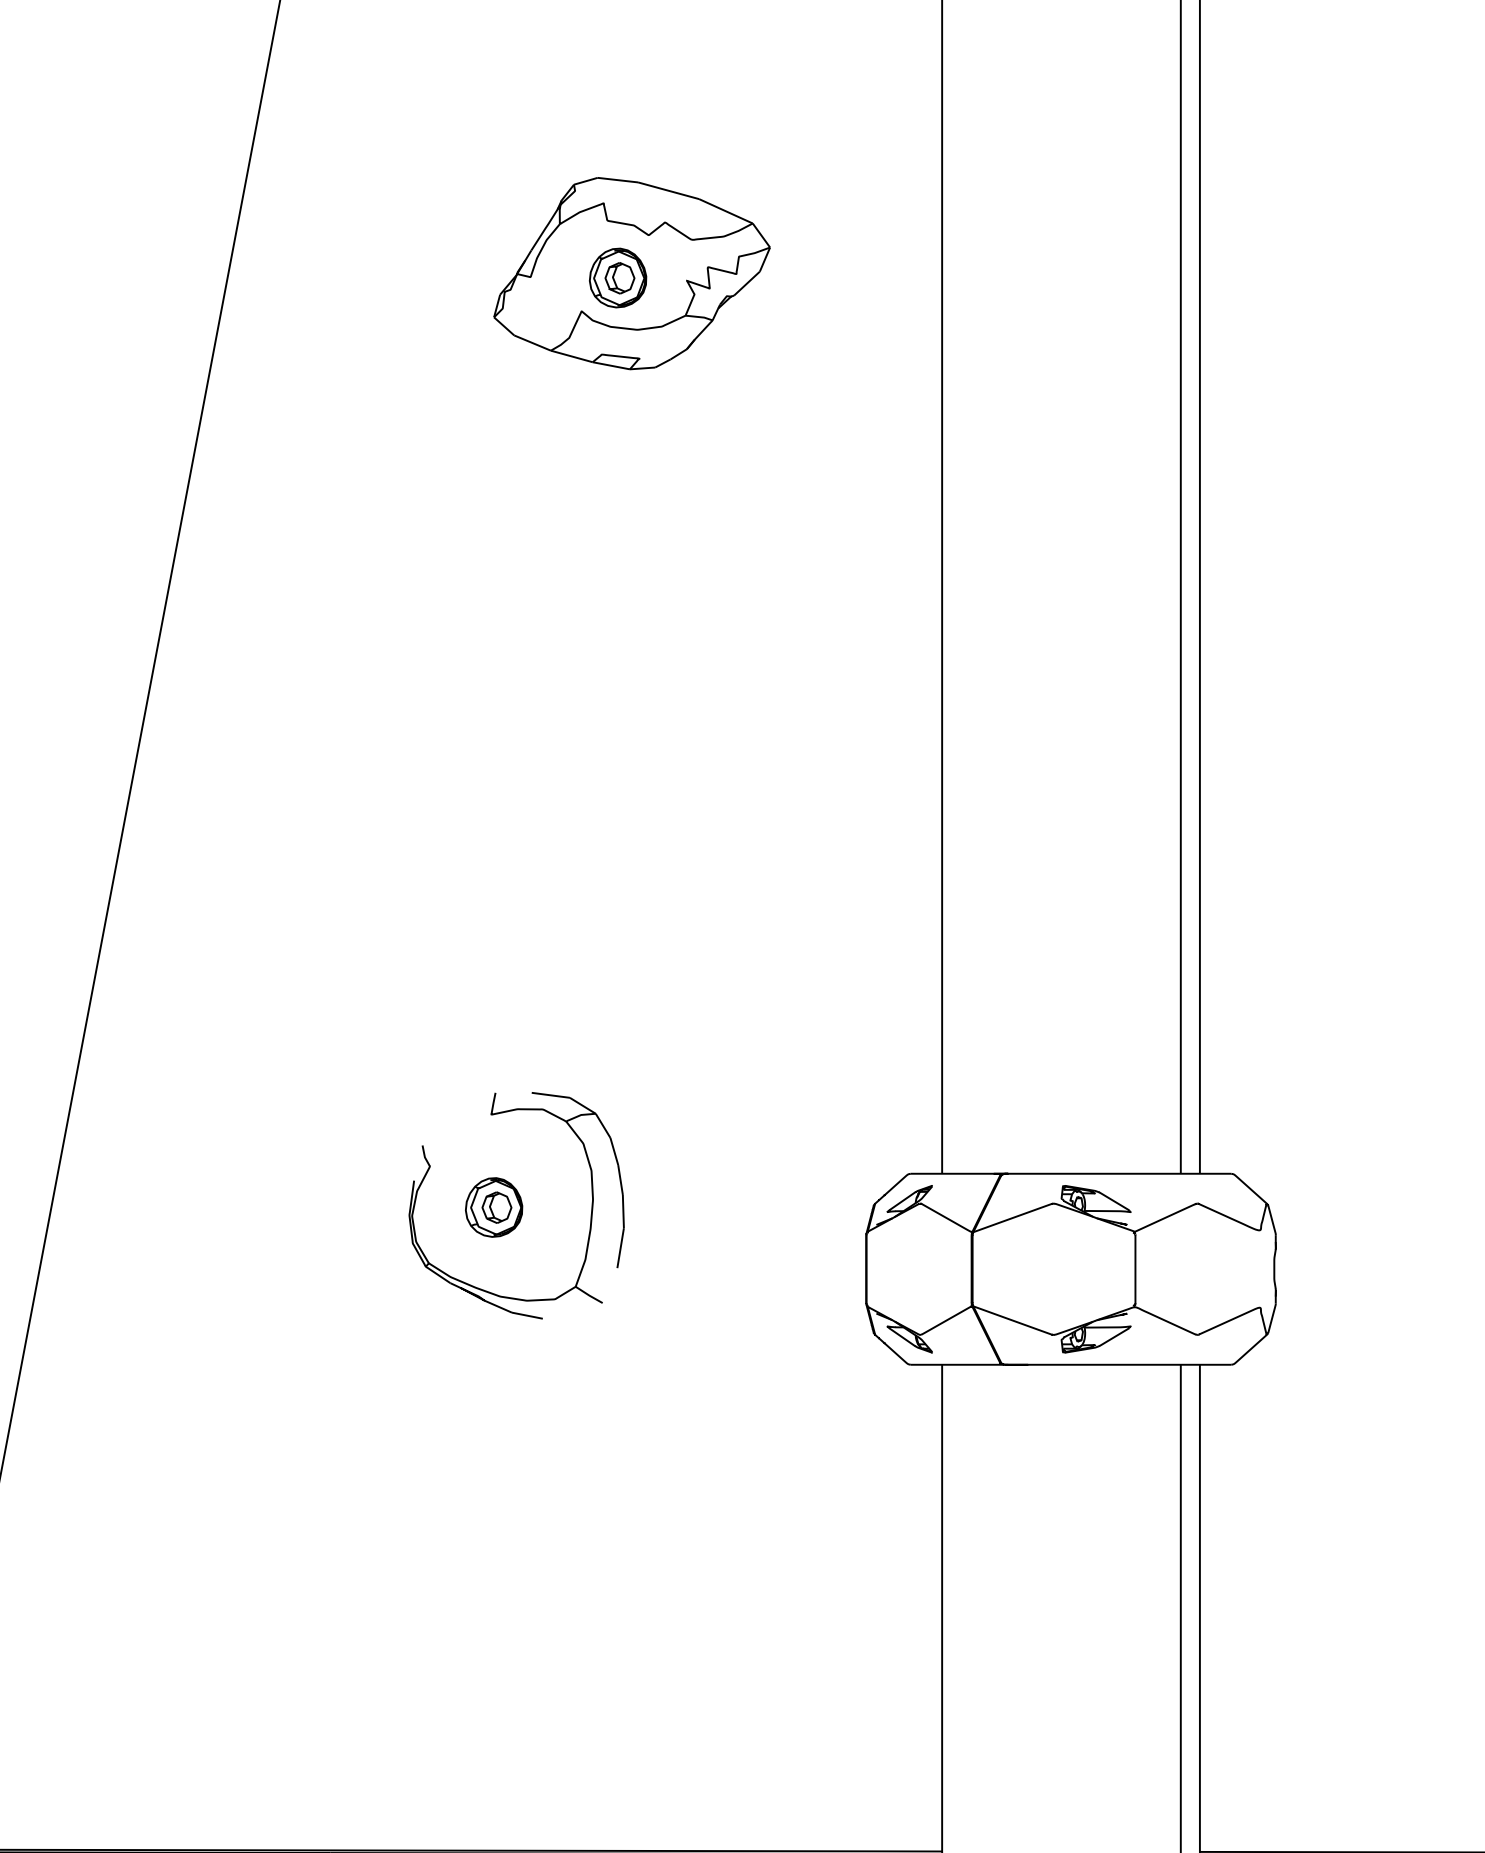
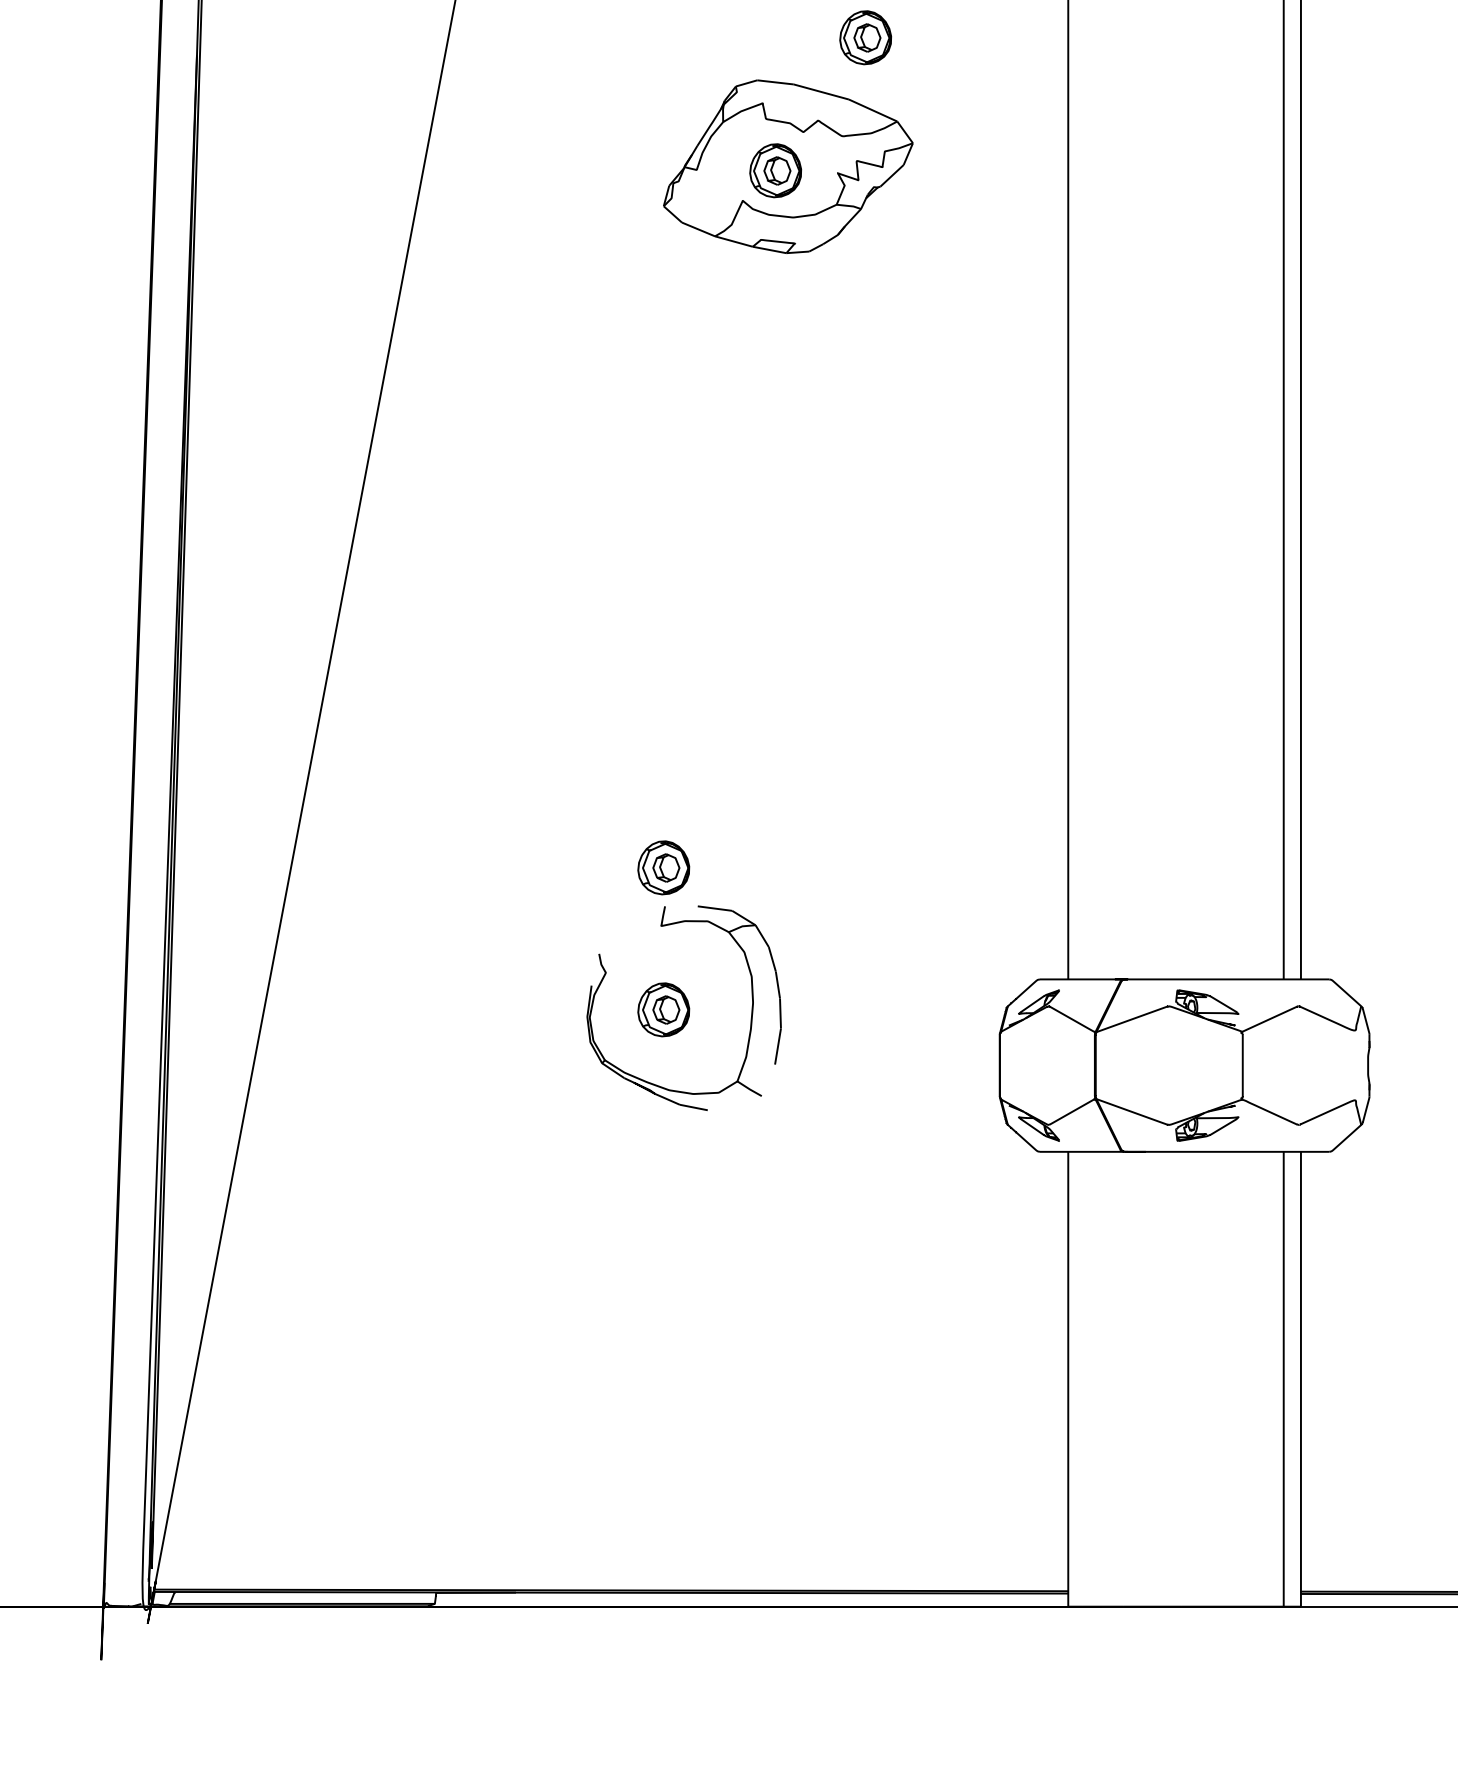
part: (717, 130) -> (865, 37), added
part: (493, 1049) -> (663, 867), added

